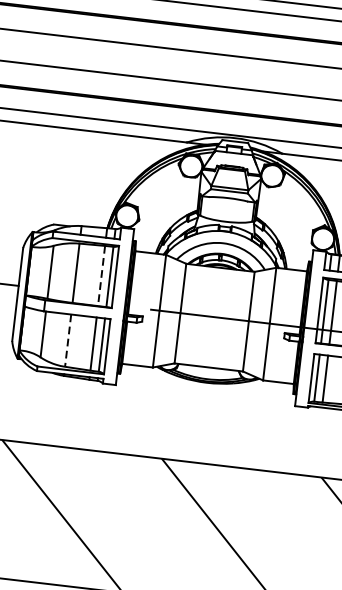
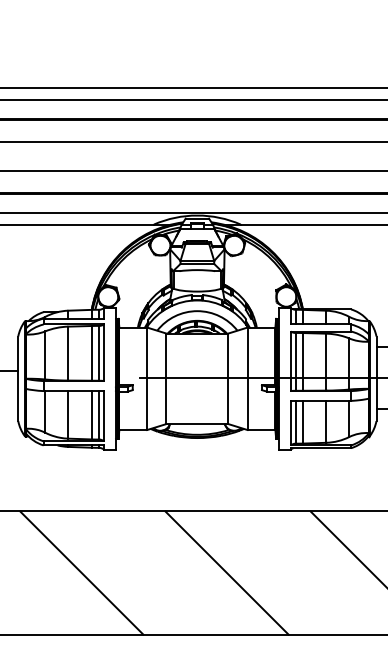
line: (101, 276) -> (91, 353), dashed -> solid
line: (68, 340) -> (68, 414), dashed -> solid

